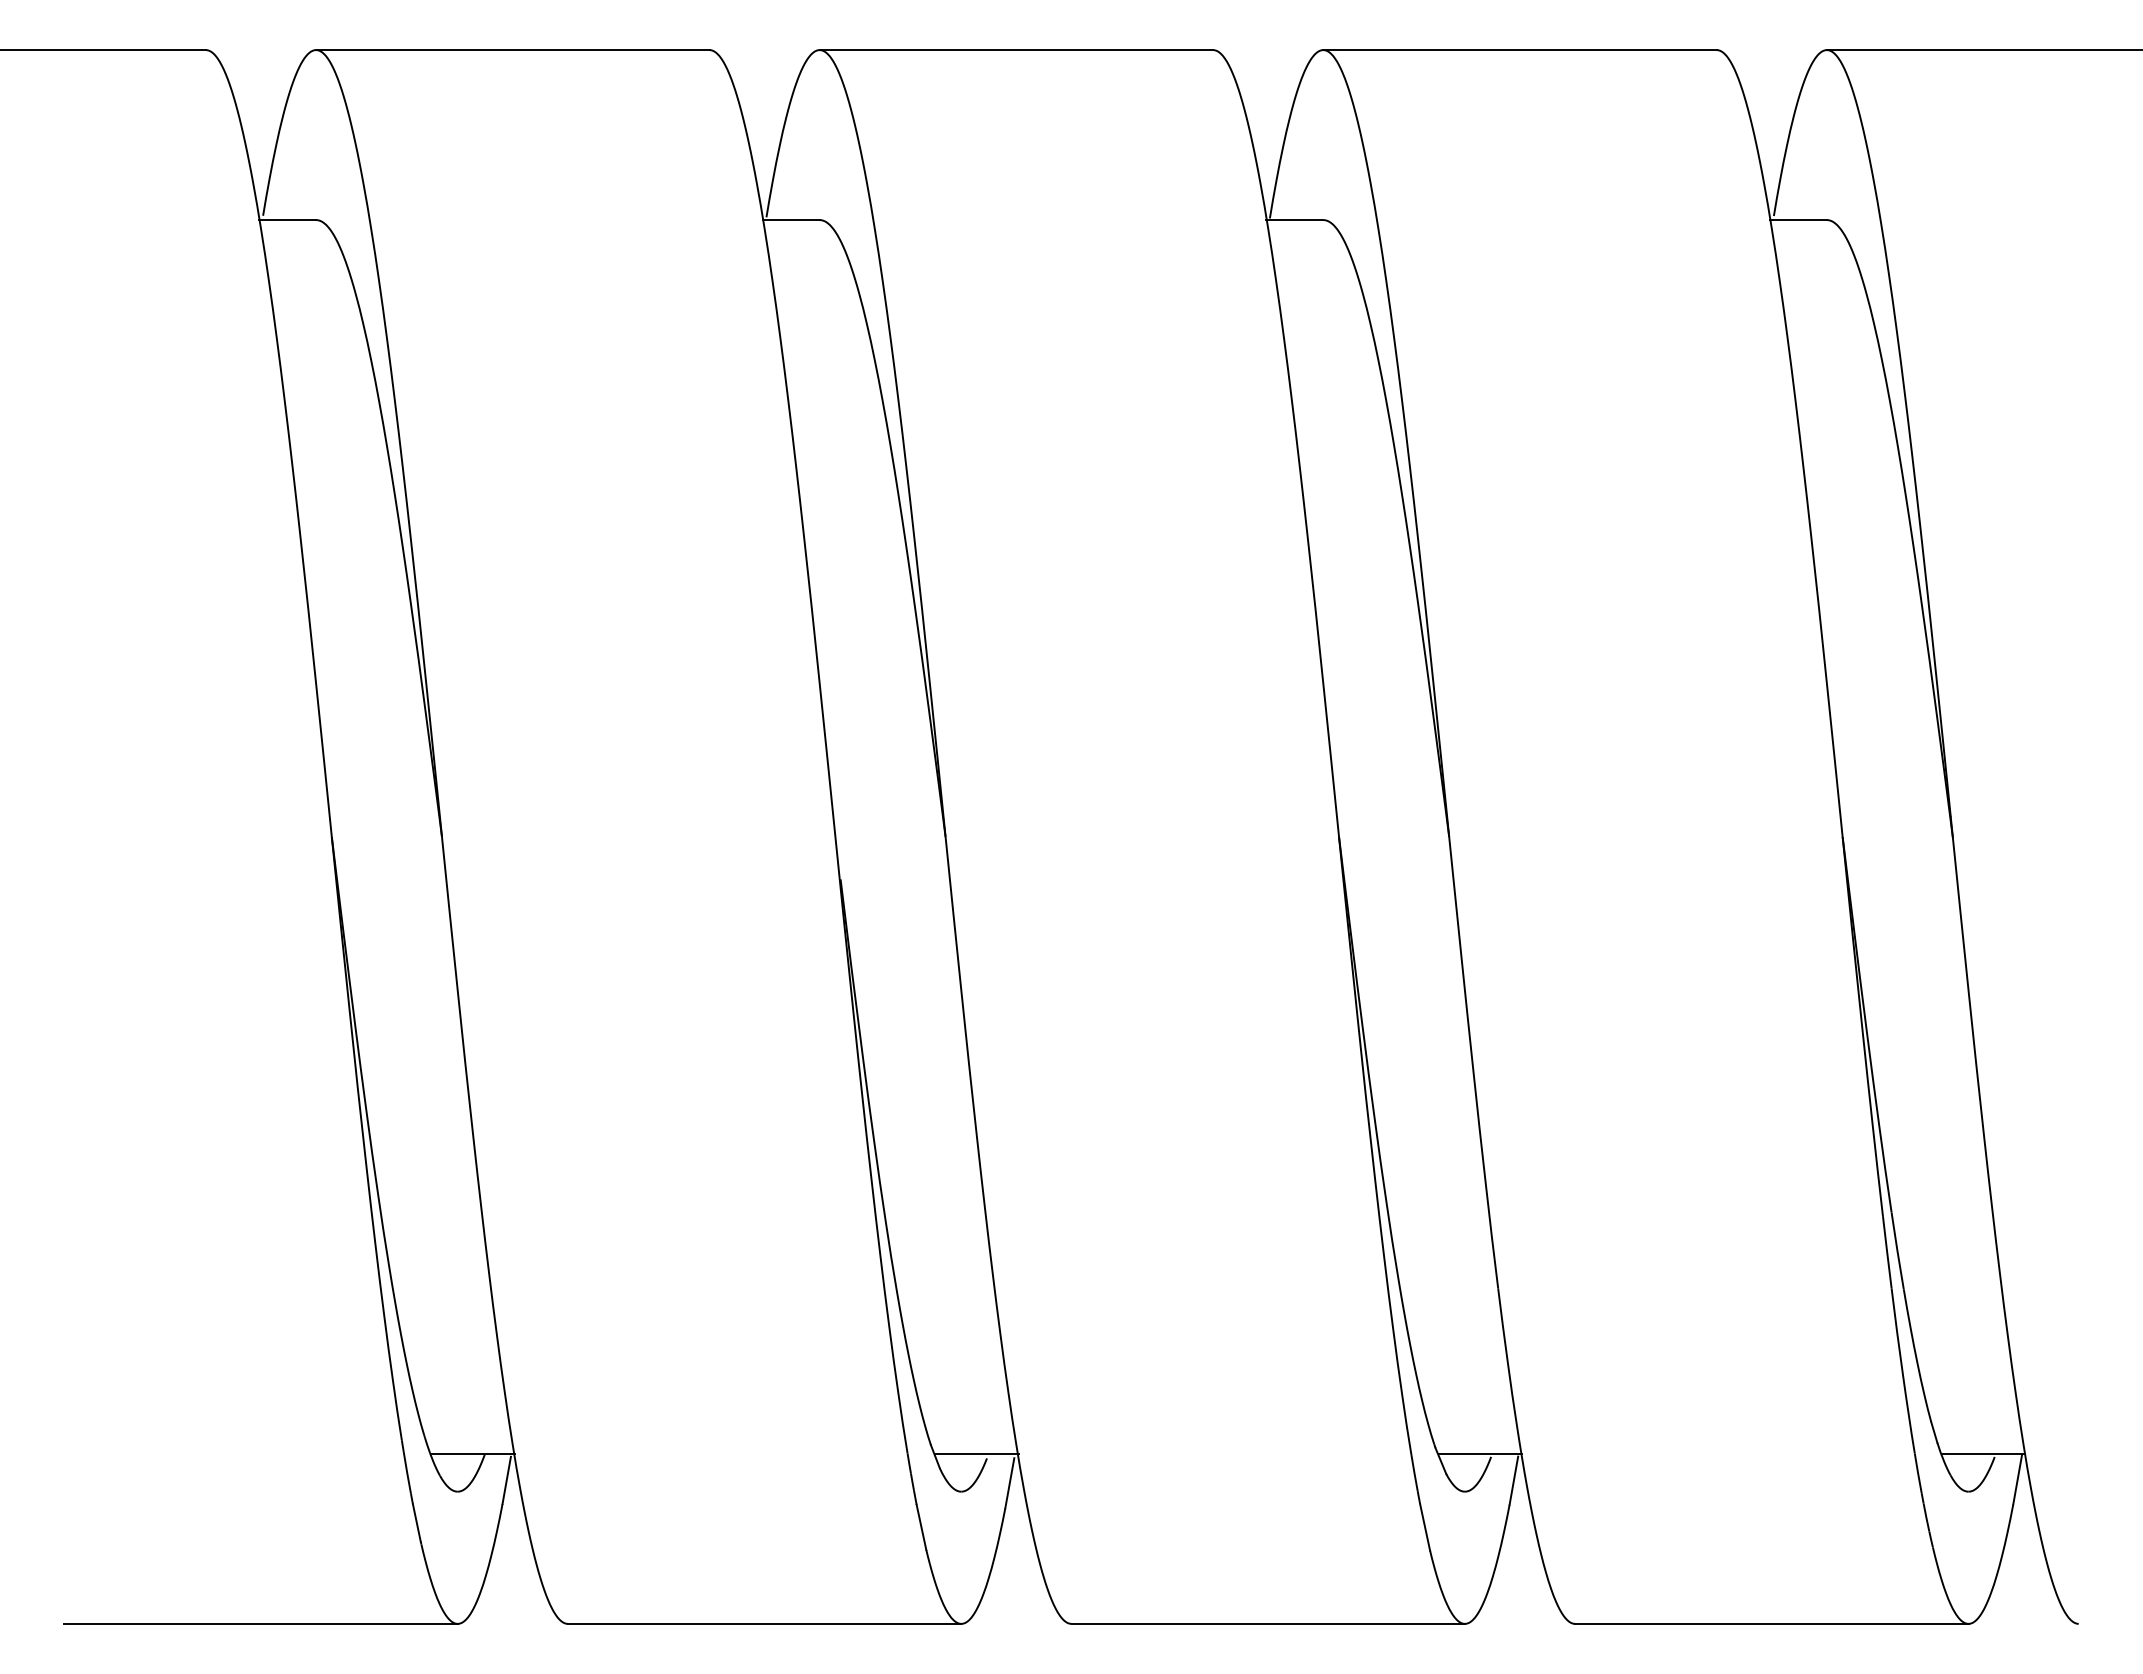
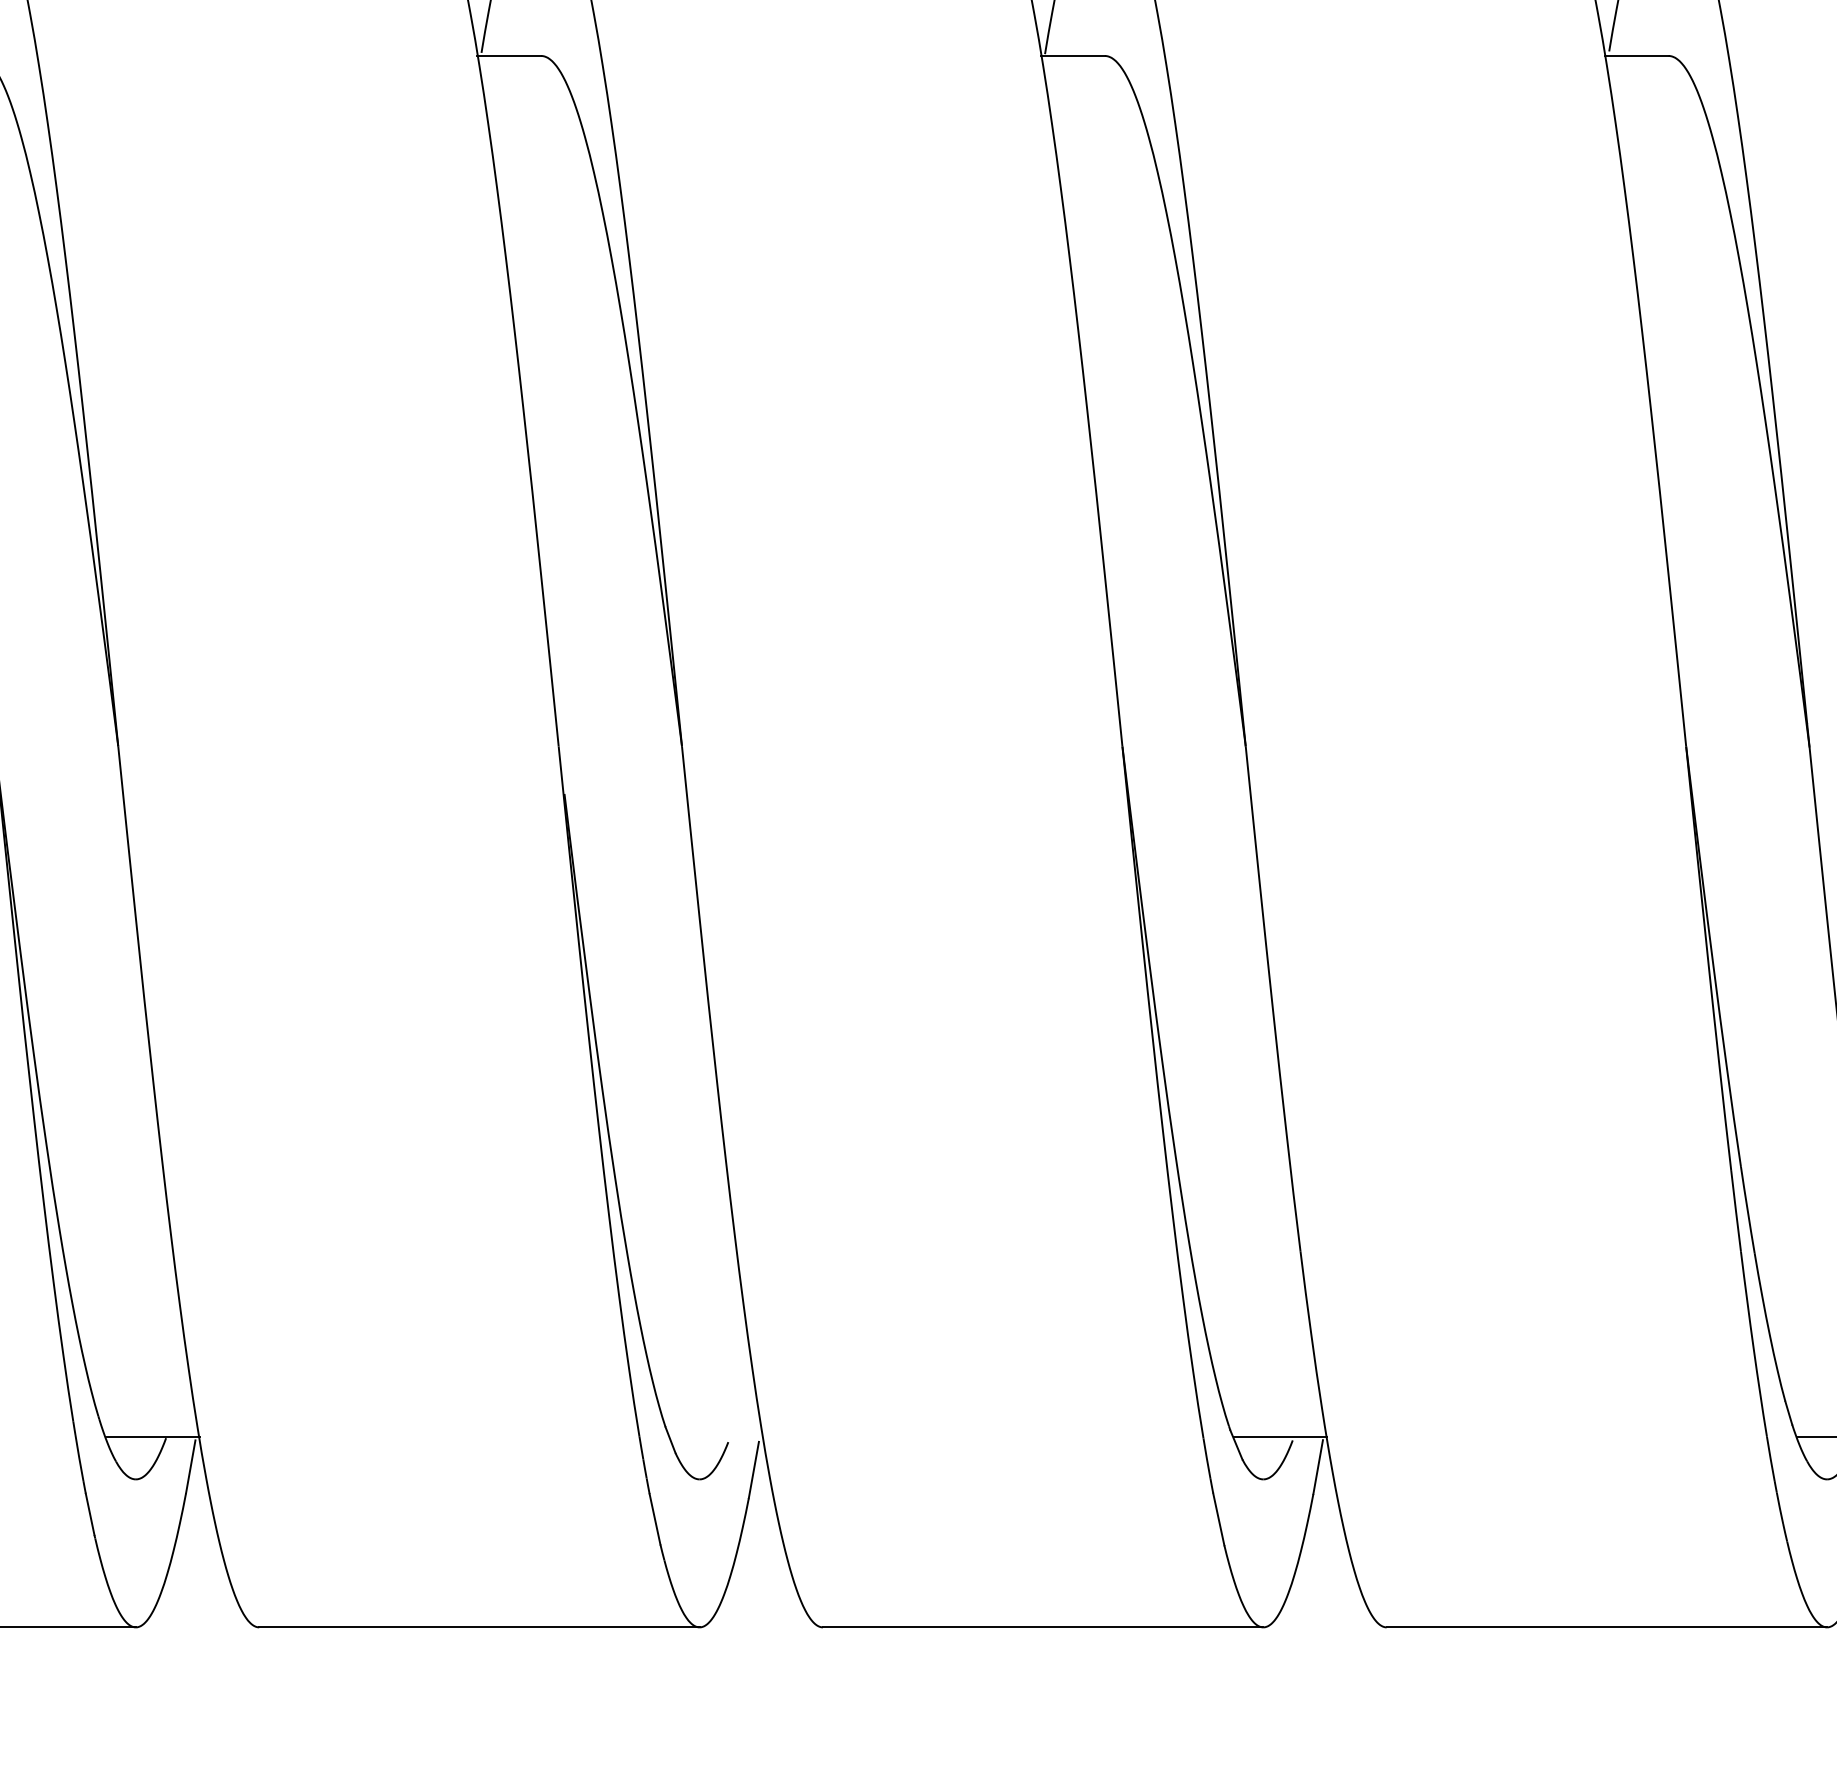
line: (976, 1453) -> (716, 1436), removed

